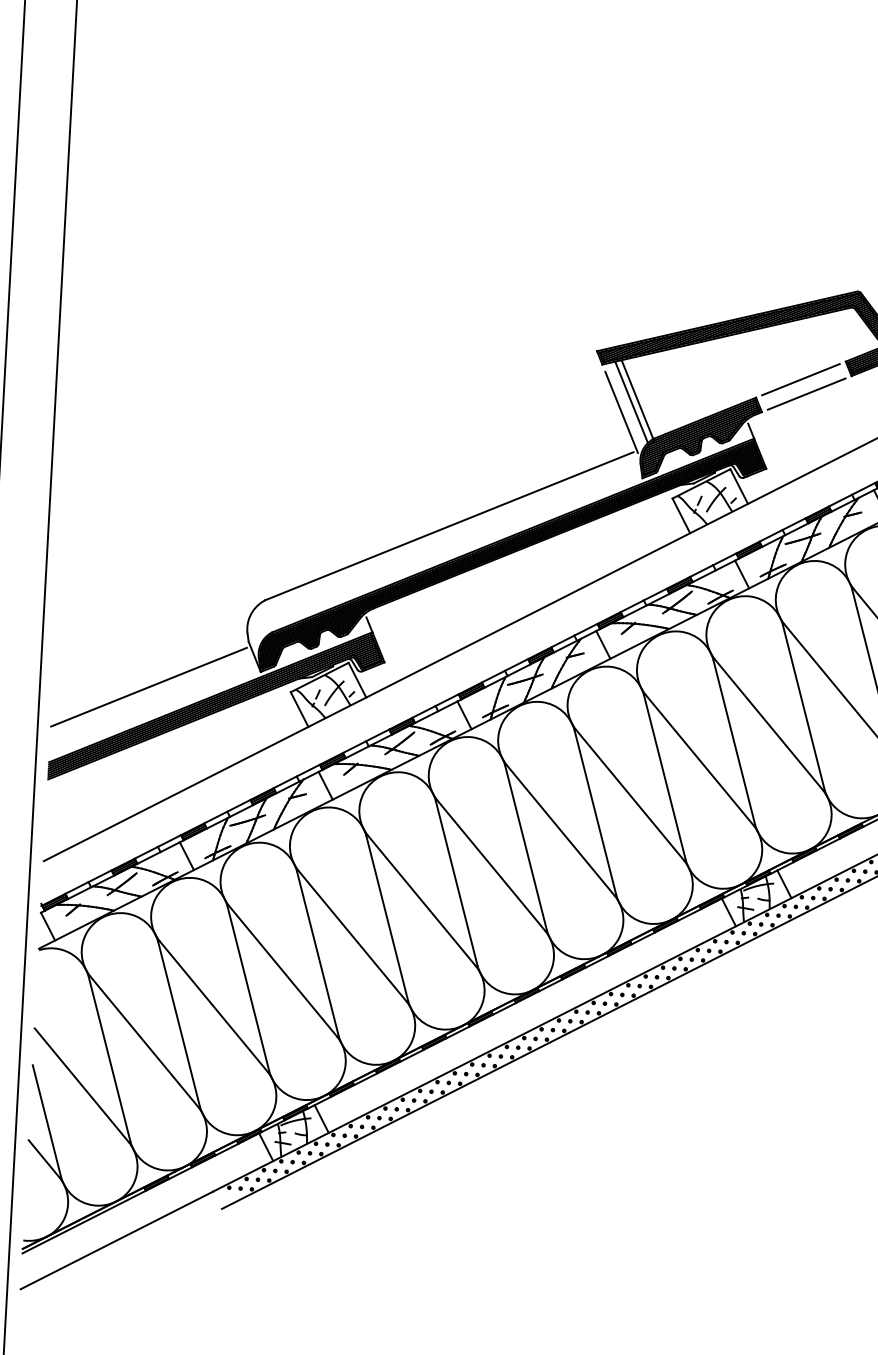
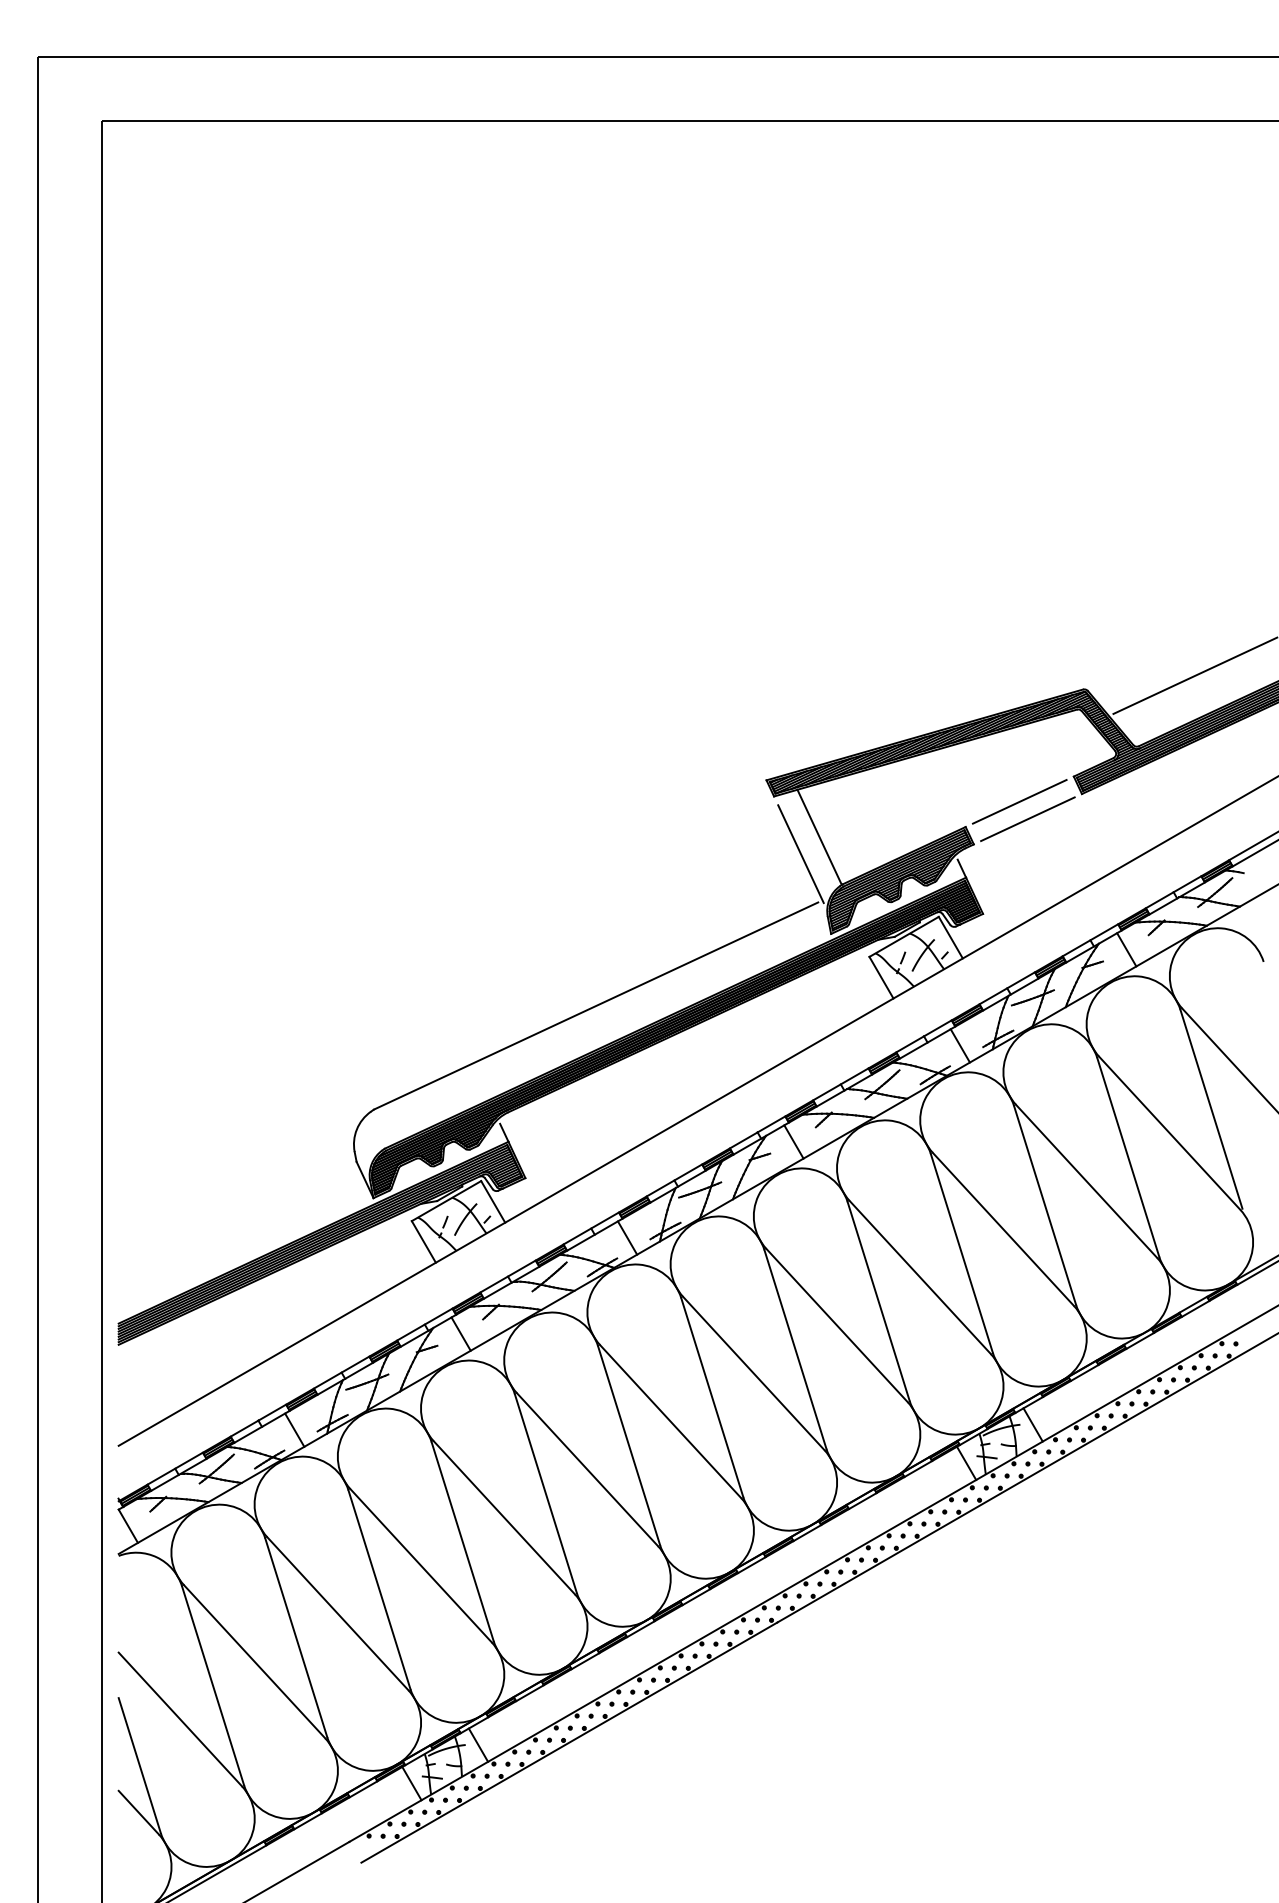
line: (630, 401) -> (811, 840), removed
line: (148, 687) -> (236, 1224), removed

